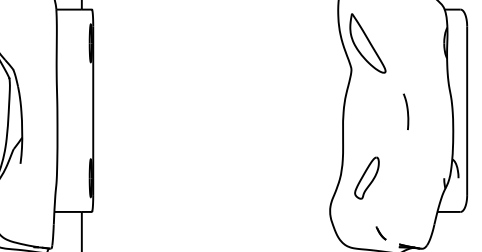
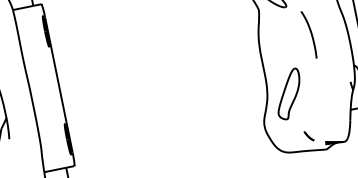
part: (405, 111) -> (308, 34), size x1.67
part: (366, 177) -> (288, 93), size x1.43

